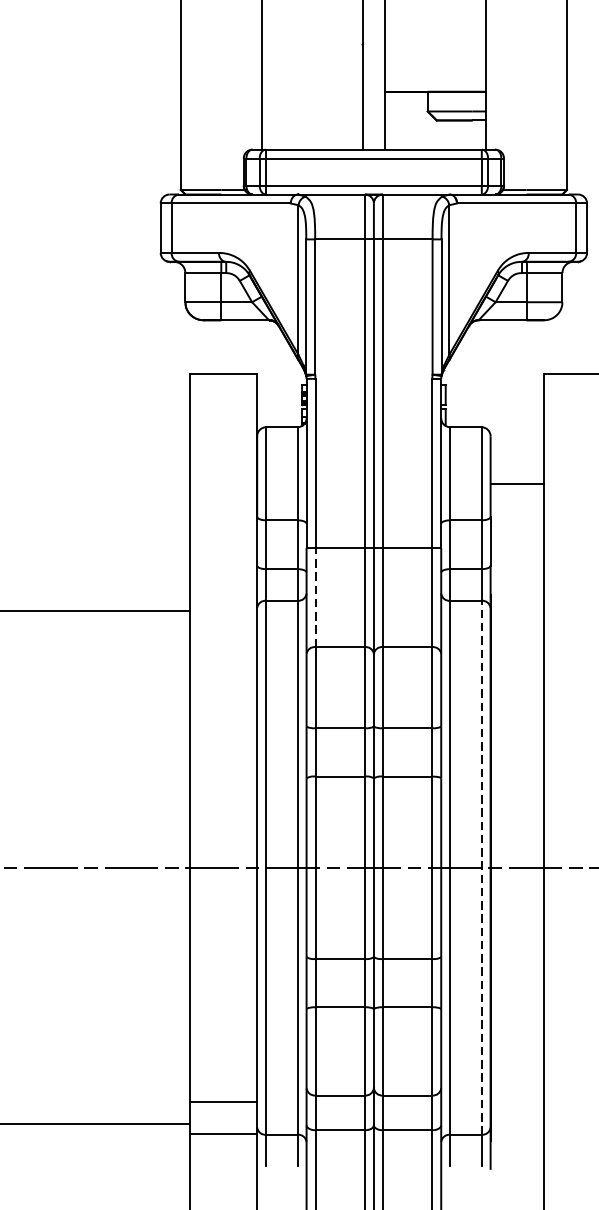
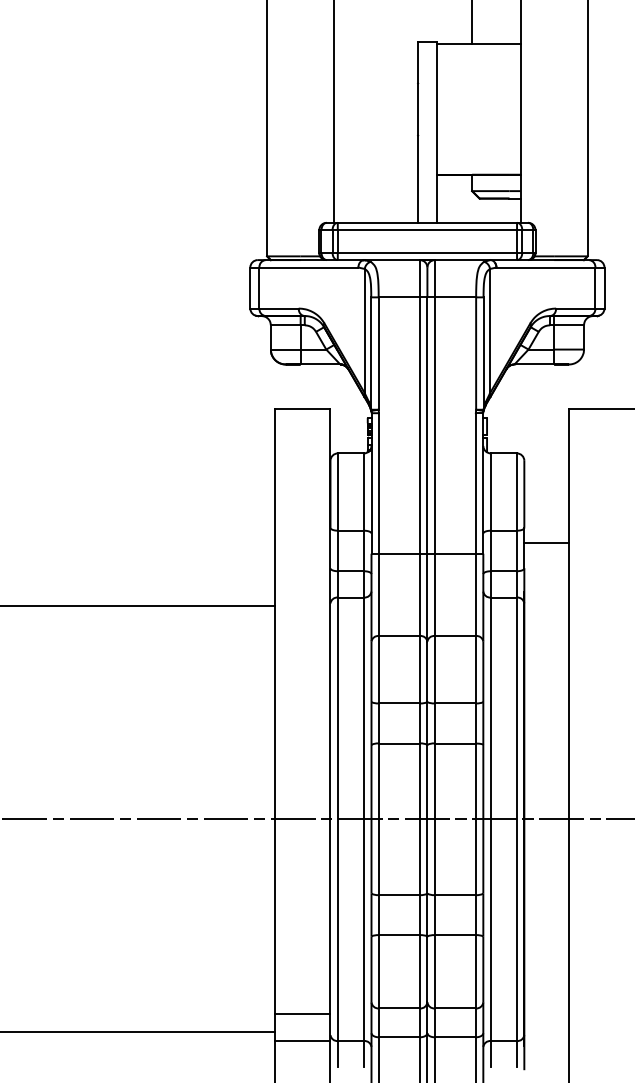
line: (517, 483) -> (546, 543), moved
line: (315, 597) -> (378, 594), dashed -> solid
line: (481, 868) -> (516, 819), dashed -> solid

